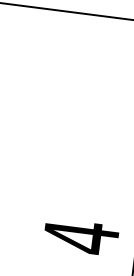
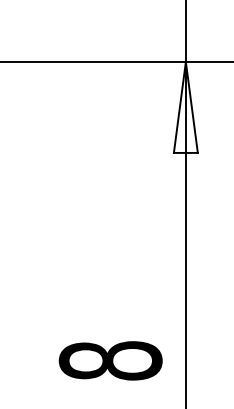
text: (81, 237) -> (110, 361), 4 -> 8

